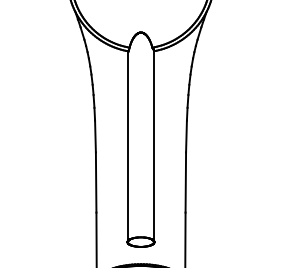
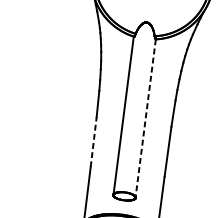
line: (154, 147) -> (145, 119), solid -> dashed
line: (96, 182) -> (93, 142), solid -> dashed

